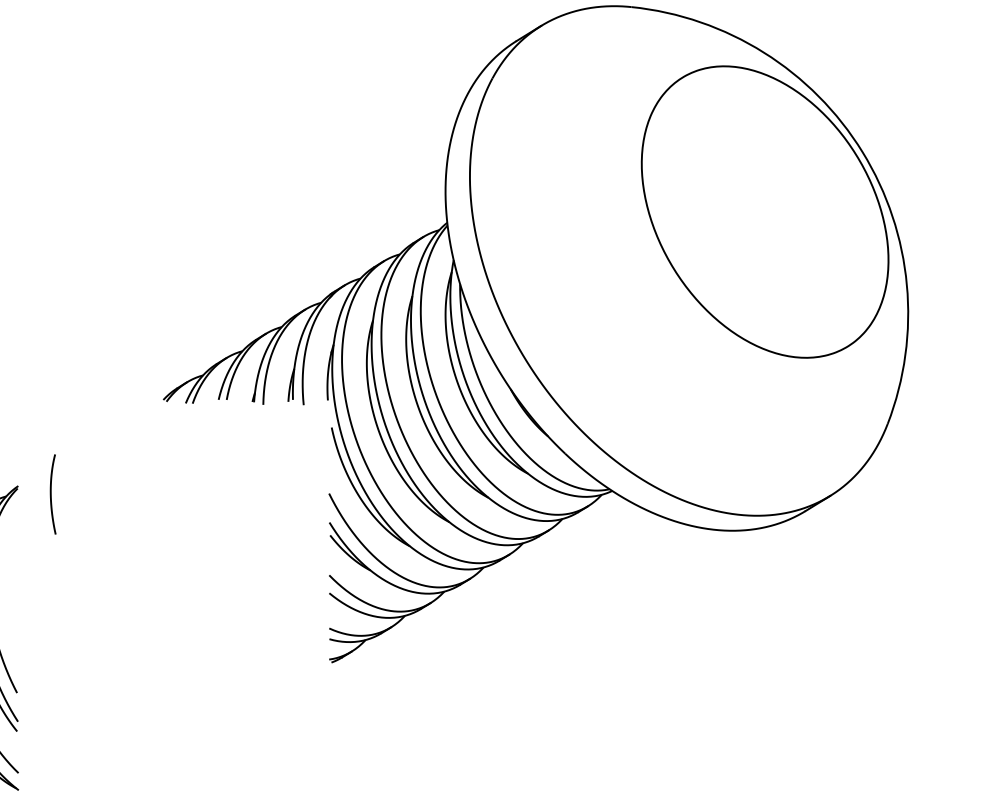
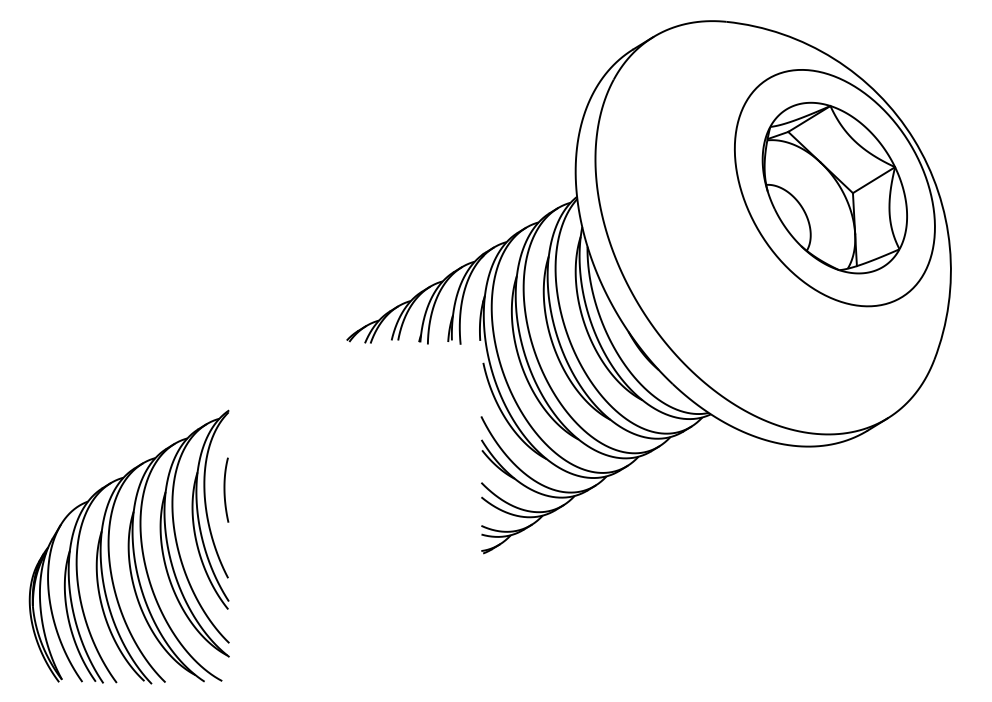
part: (764, 211) -> (834, 187), added
curve: (52, 493) -> (225, 489), moved

